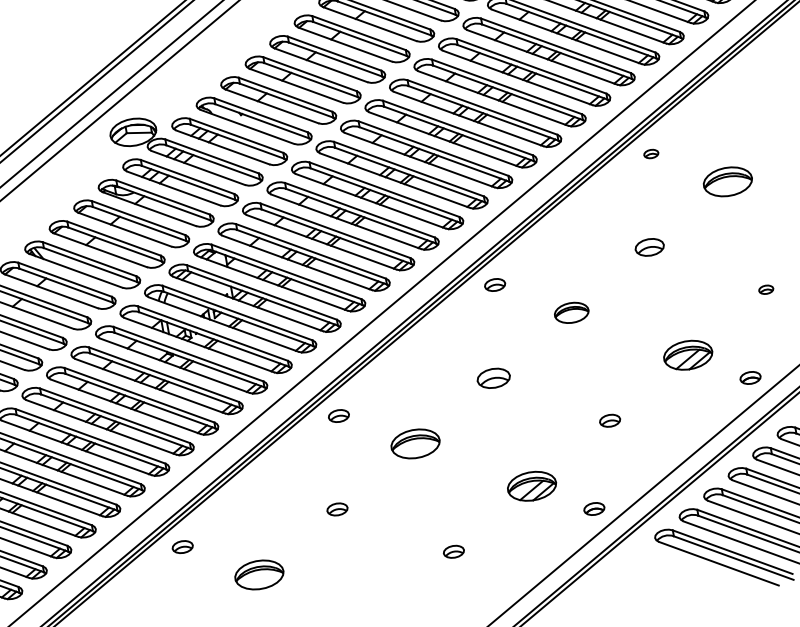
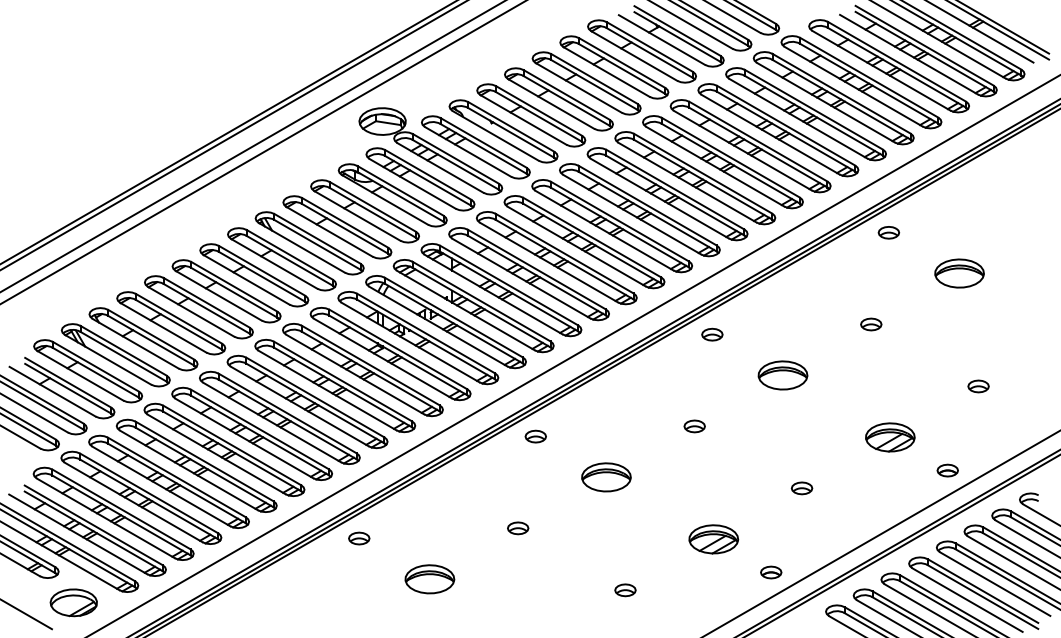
part: (650, 153) -> (888, 232), size x1.43
part: (650, 247) -> (871, 324), size x0.71
part: (766, 289) -> (978, 386), size x1.43
part: (571, 313) -> (782, 375), size x1.43
part: (493, 378) -> (694, 426), size x0.62

